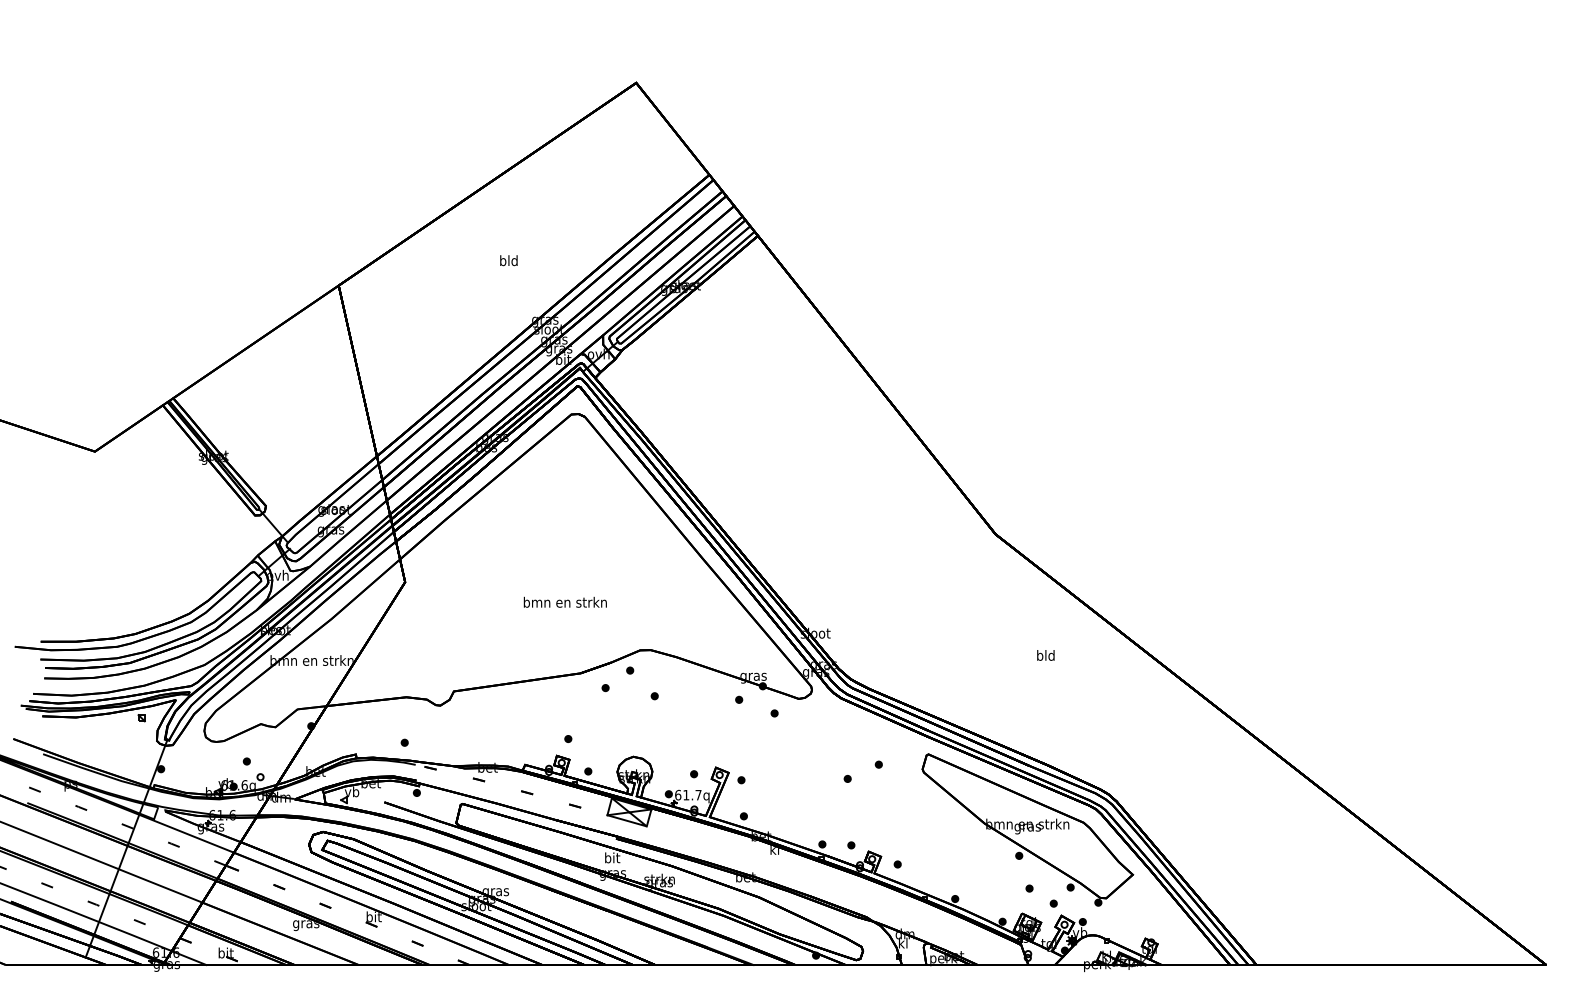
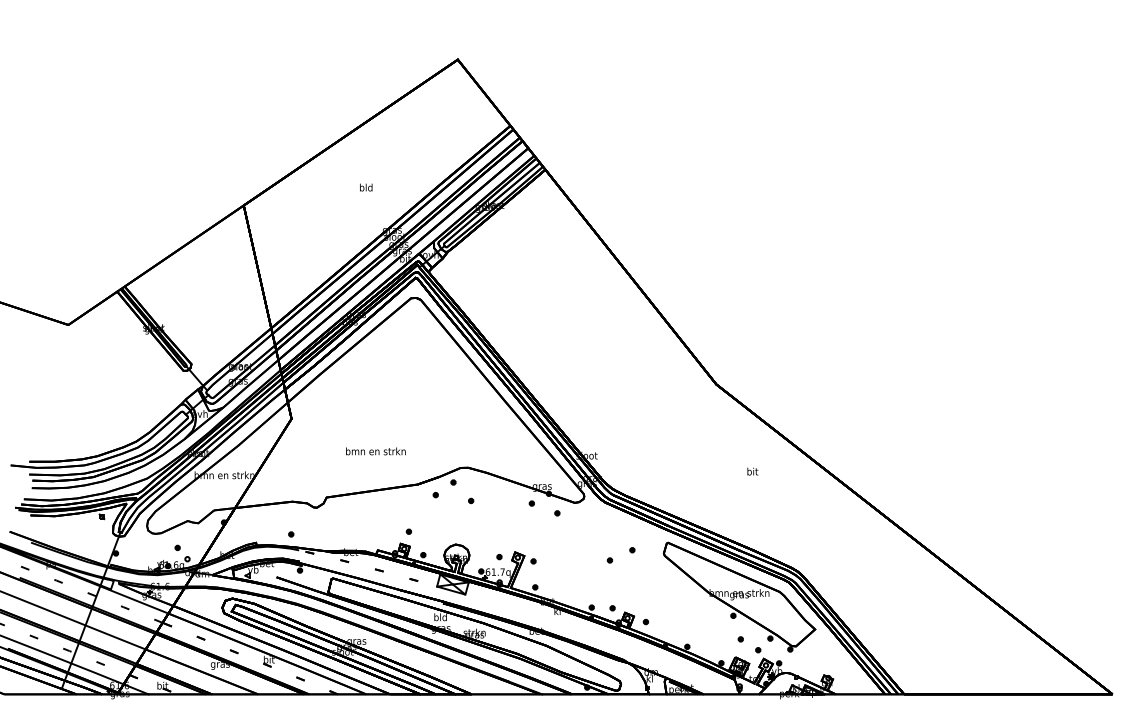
text: (564, 601) -> (375, 450), moved
text: (1045, 655) -> (752, 471), bld -> bit
text: (611, 857) -> (440, 617), bit -> bld

